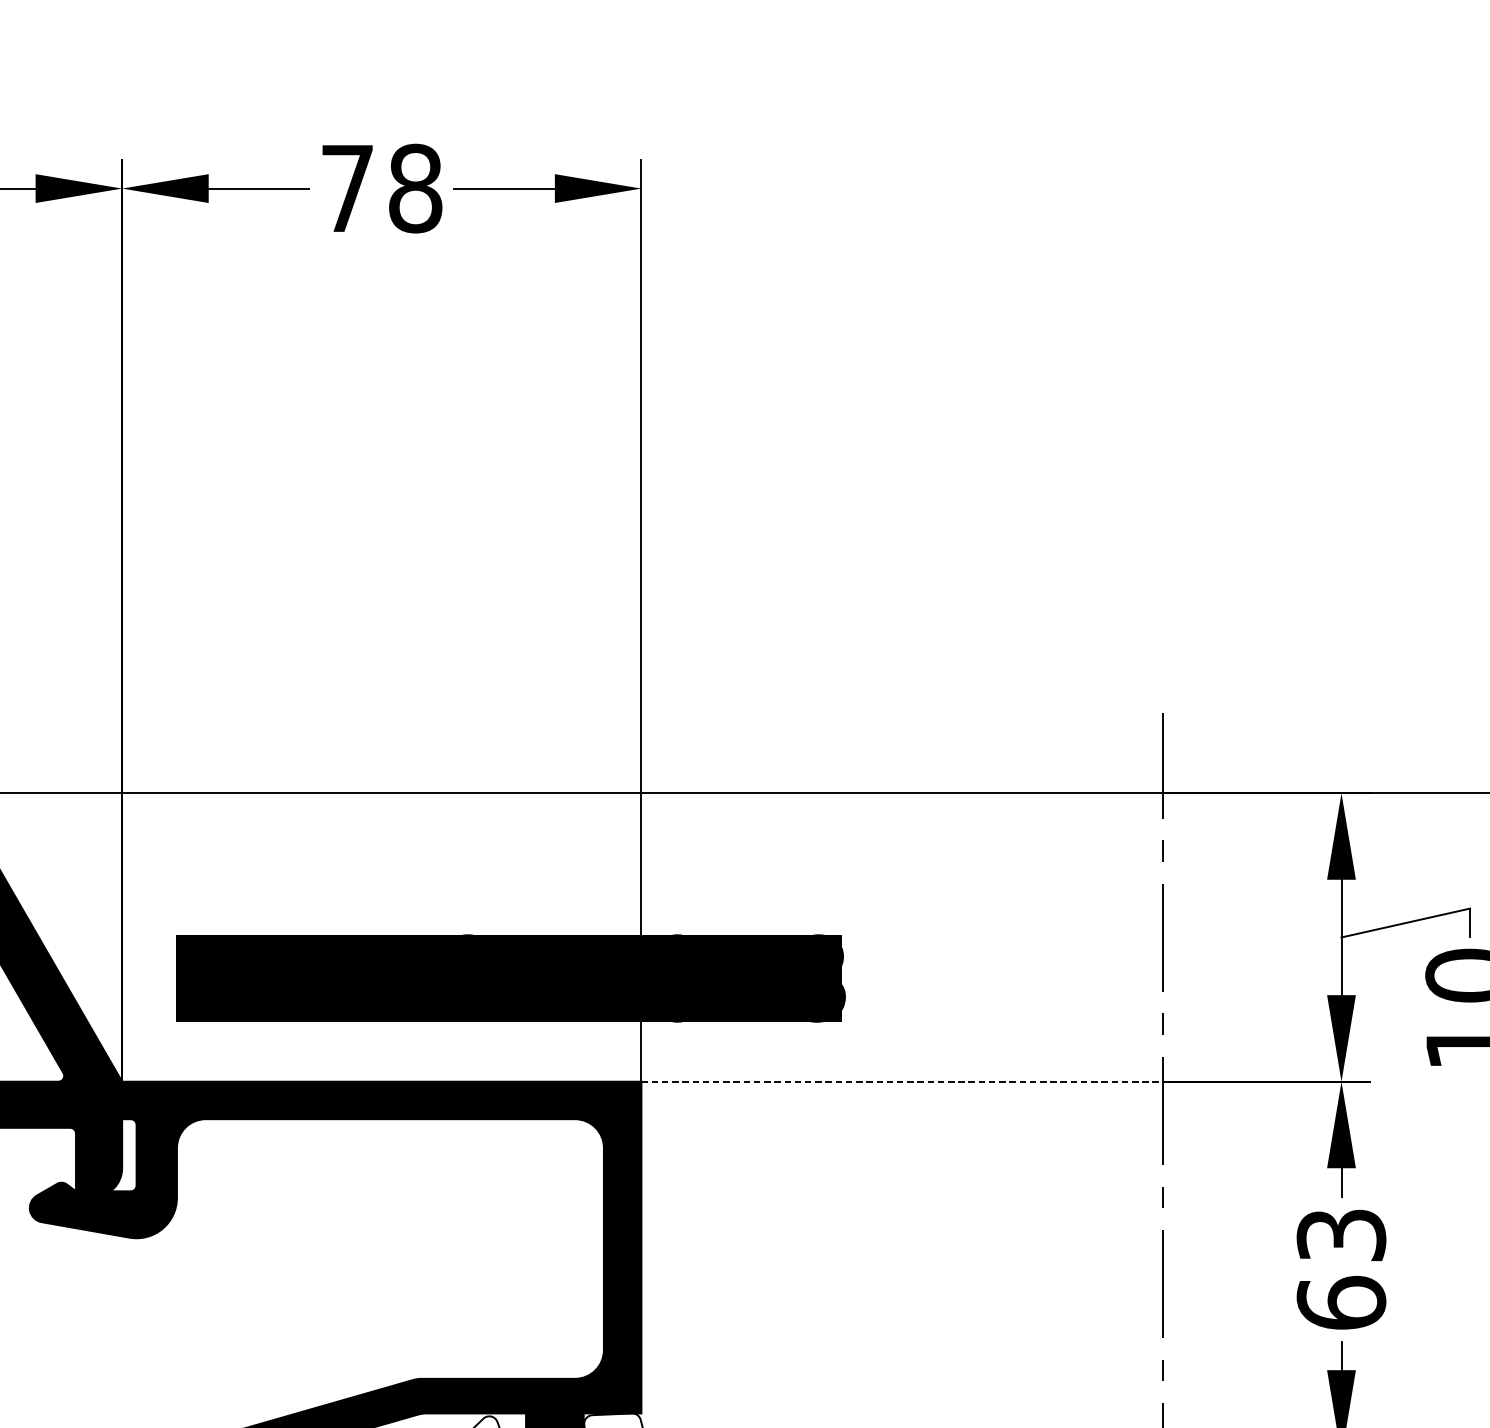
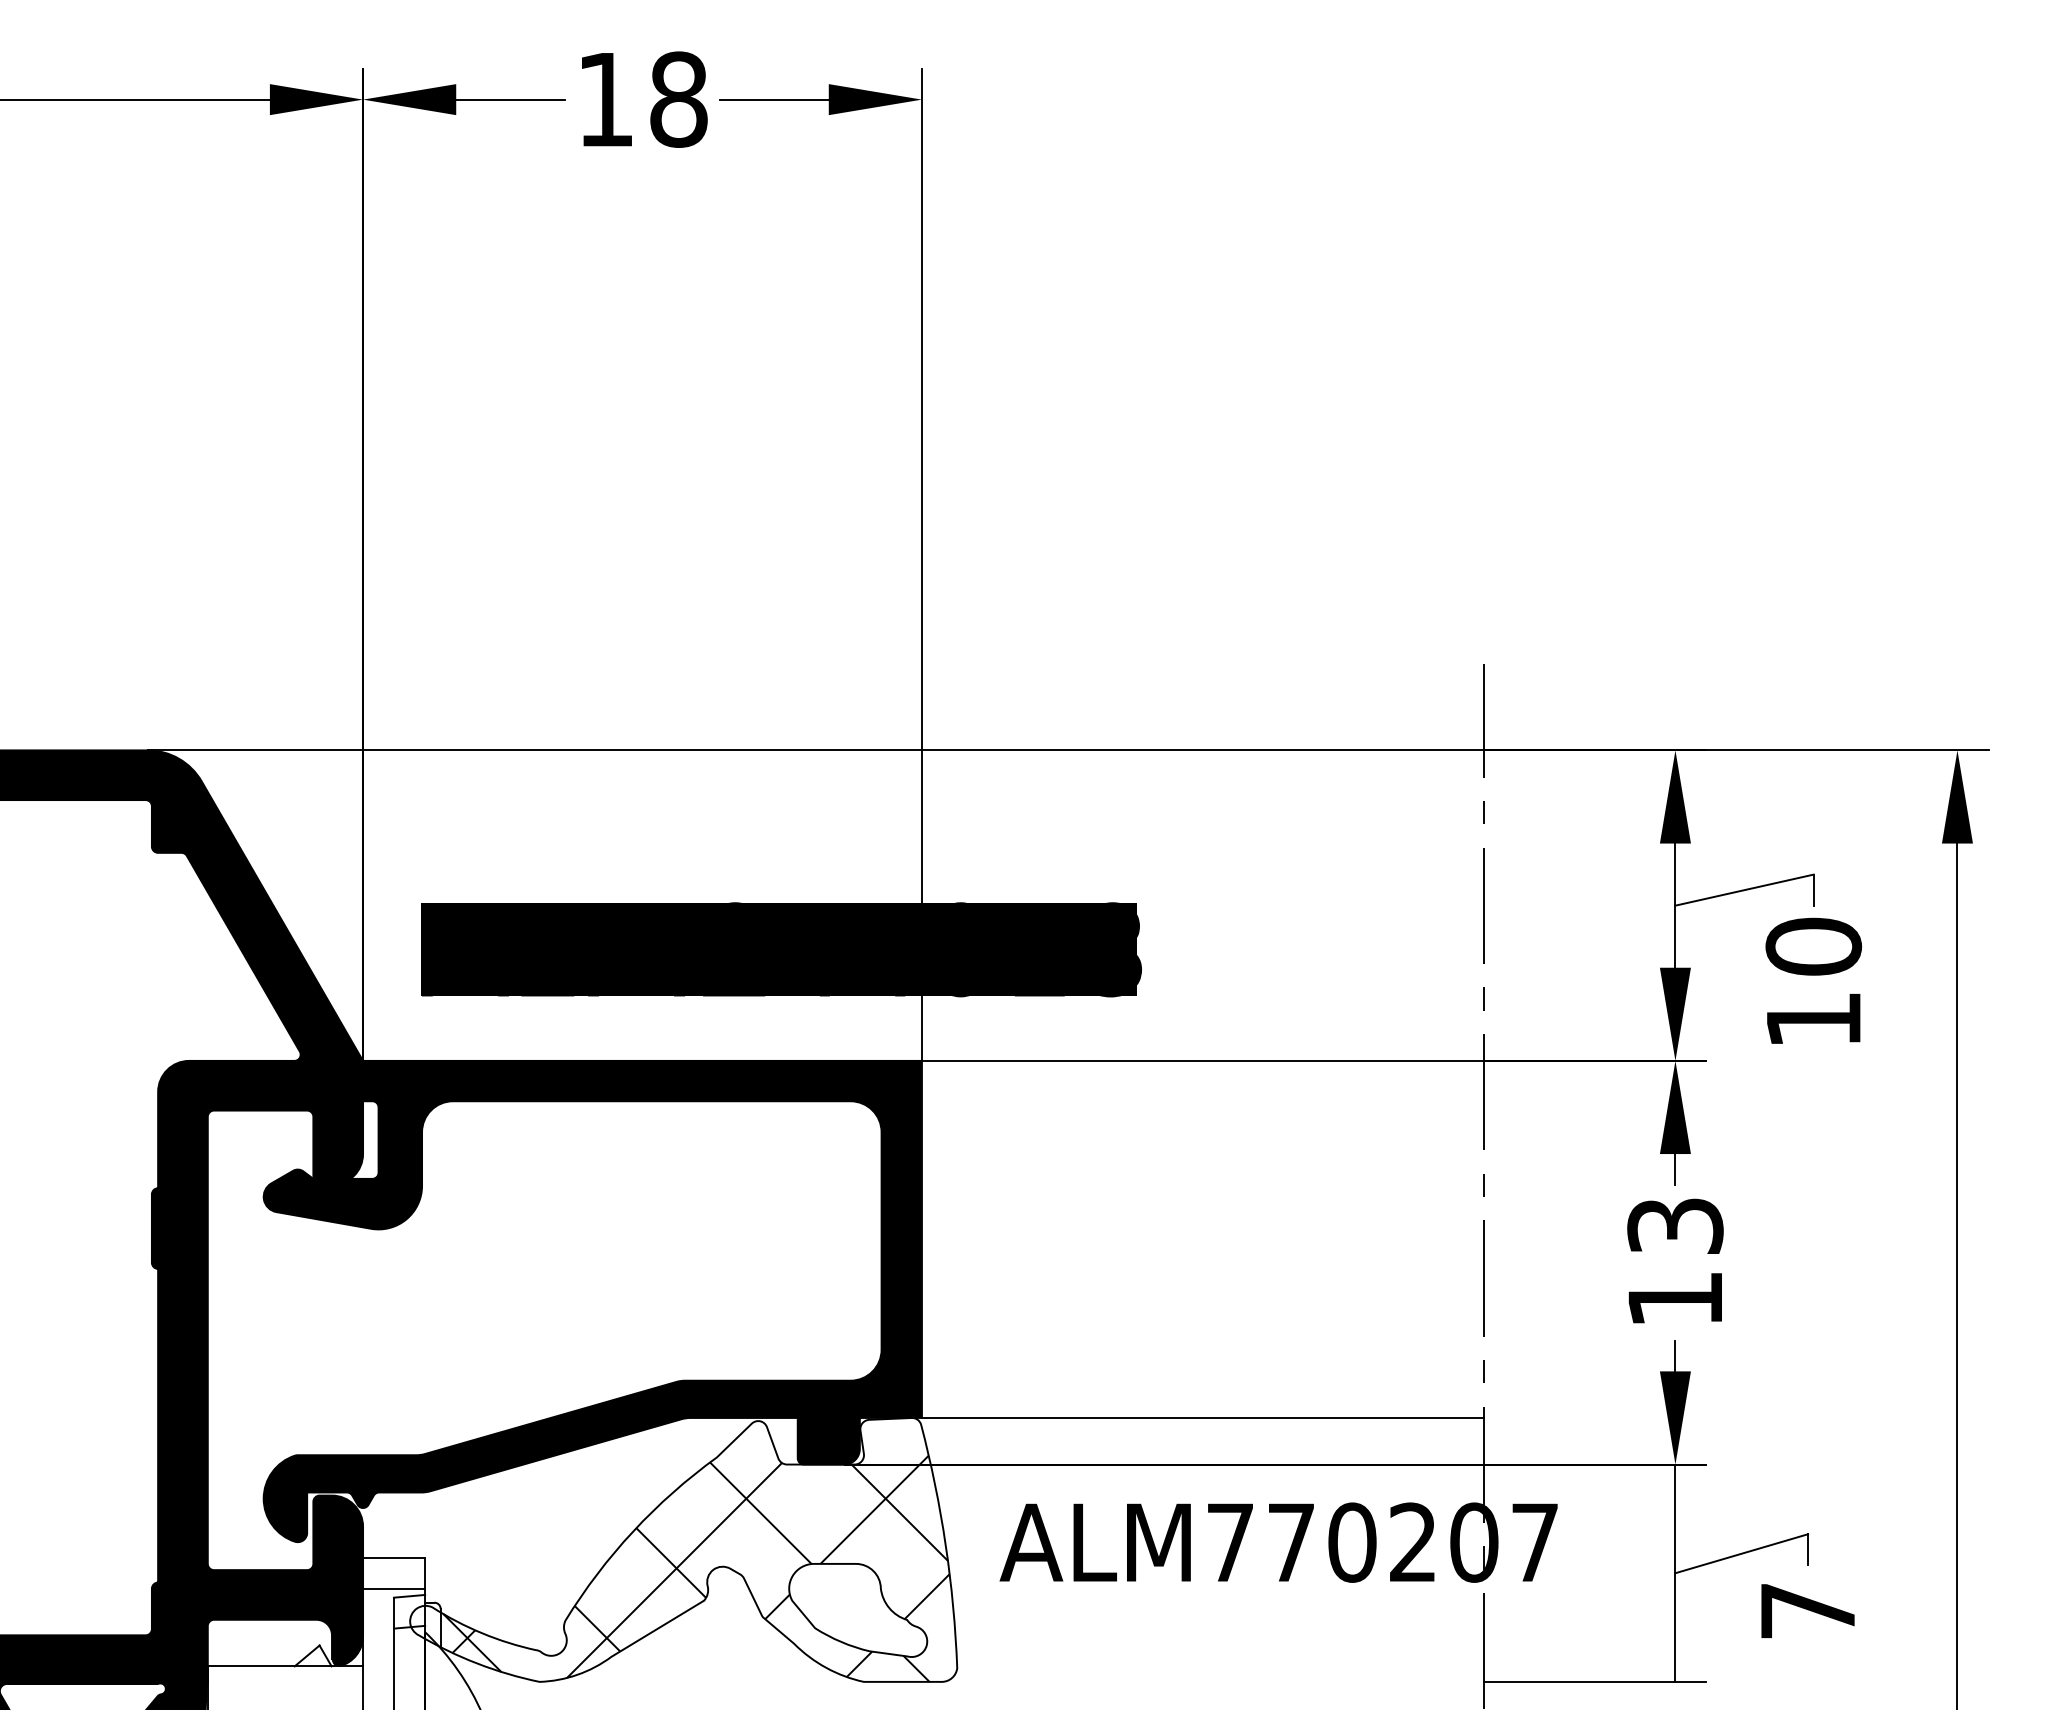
text: (347, 188) -> (605, 99), 78 -> 18
line: (902, 1081) -> (1202, 1060), dashed -> solid
text: (1341, 1302) -> (1675, 1298), 63 -> 13
line: (902, 1413) -> (1202, 1417), added

